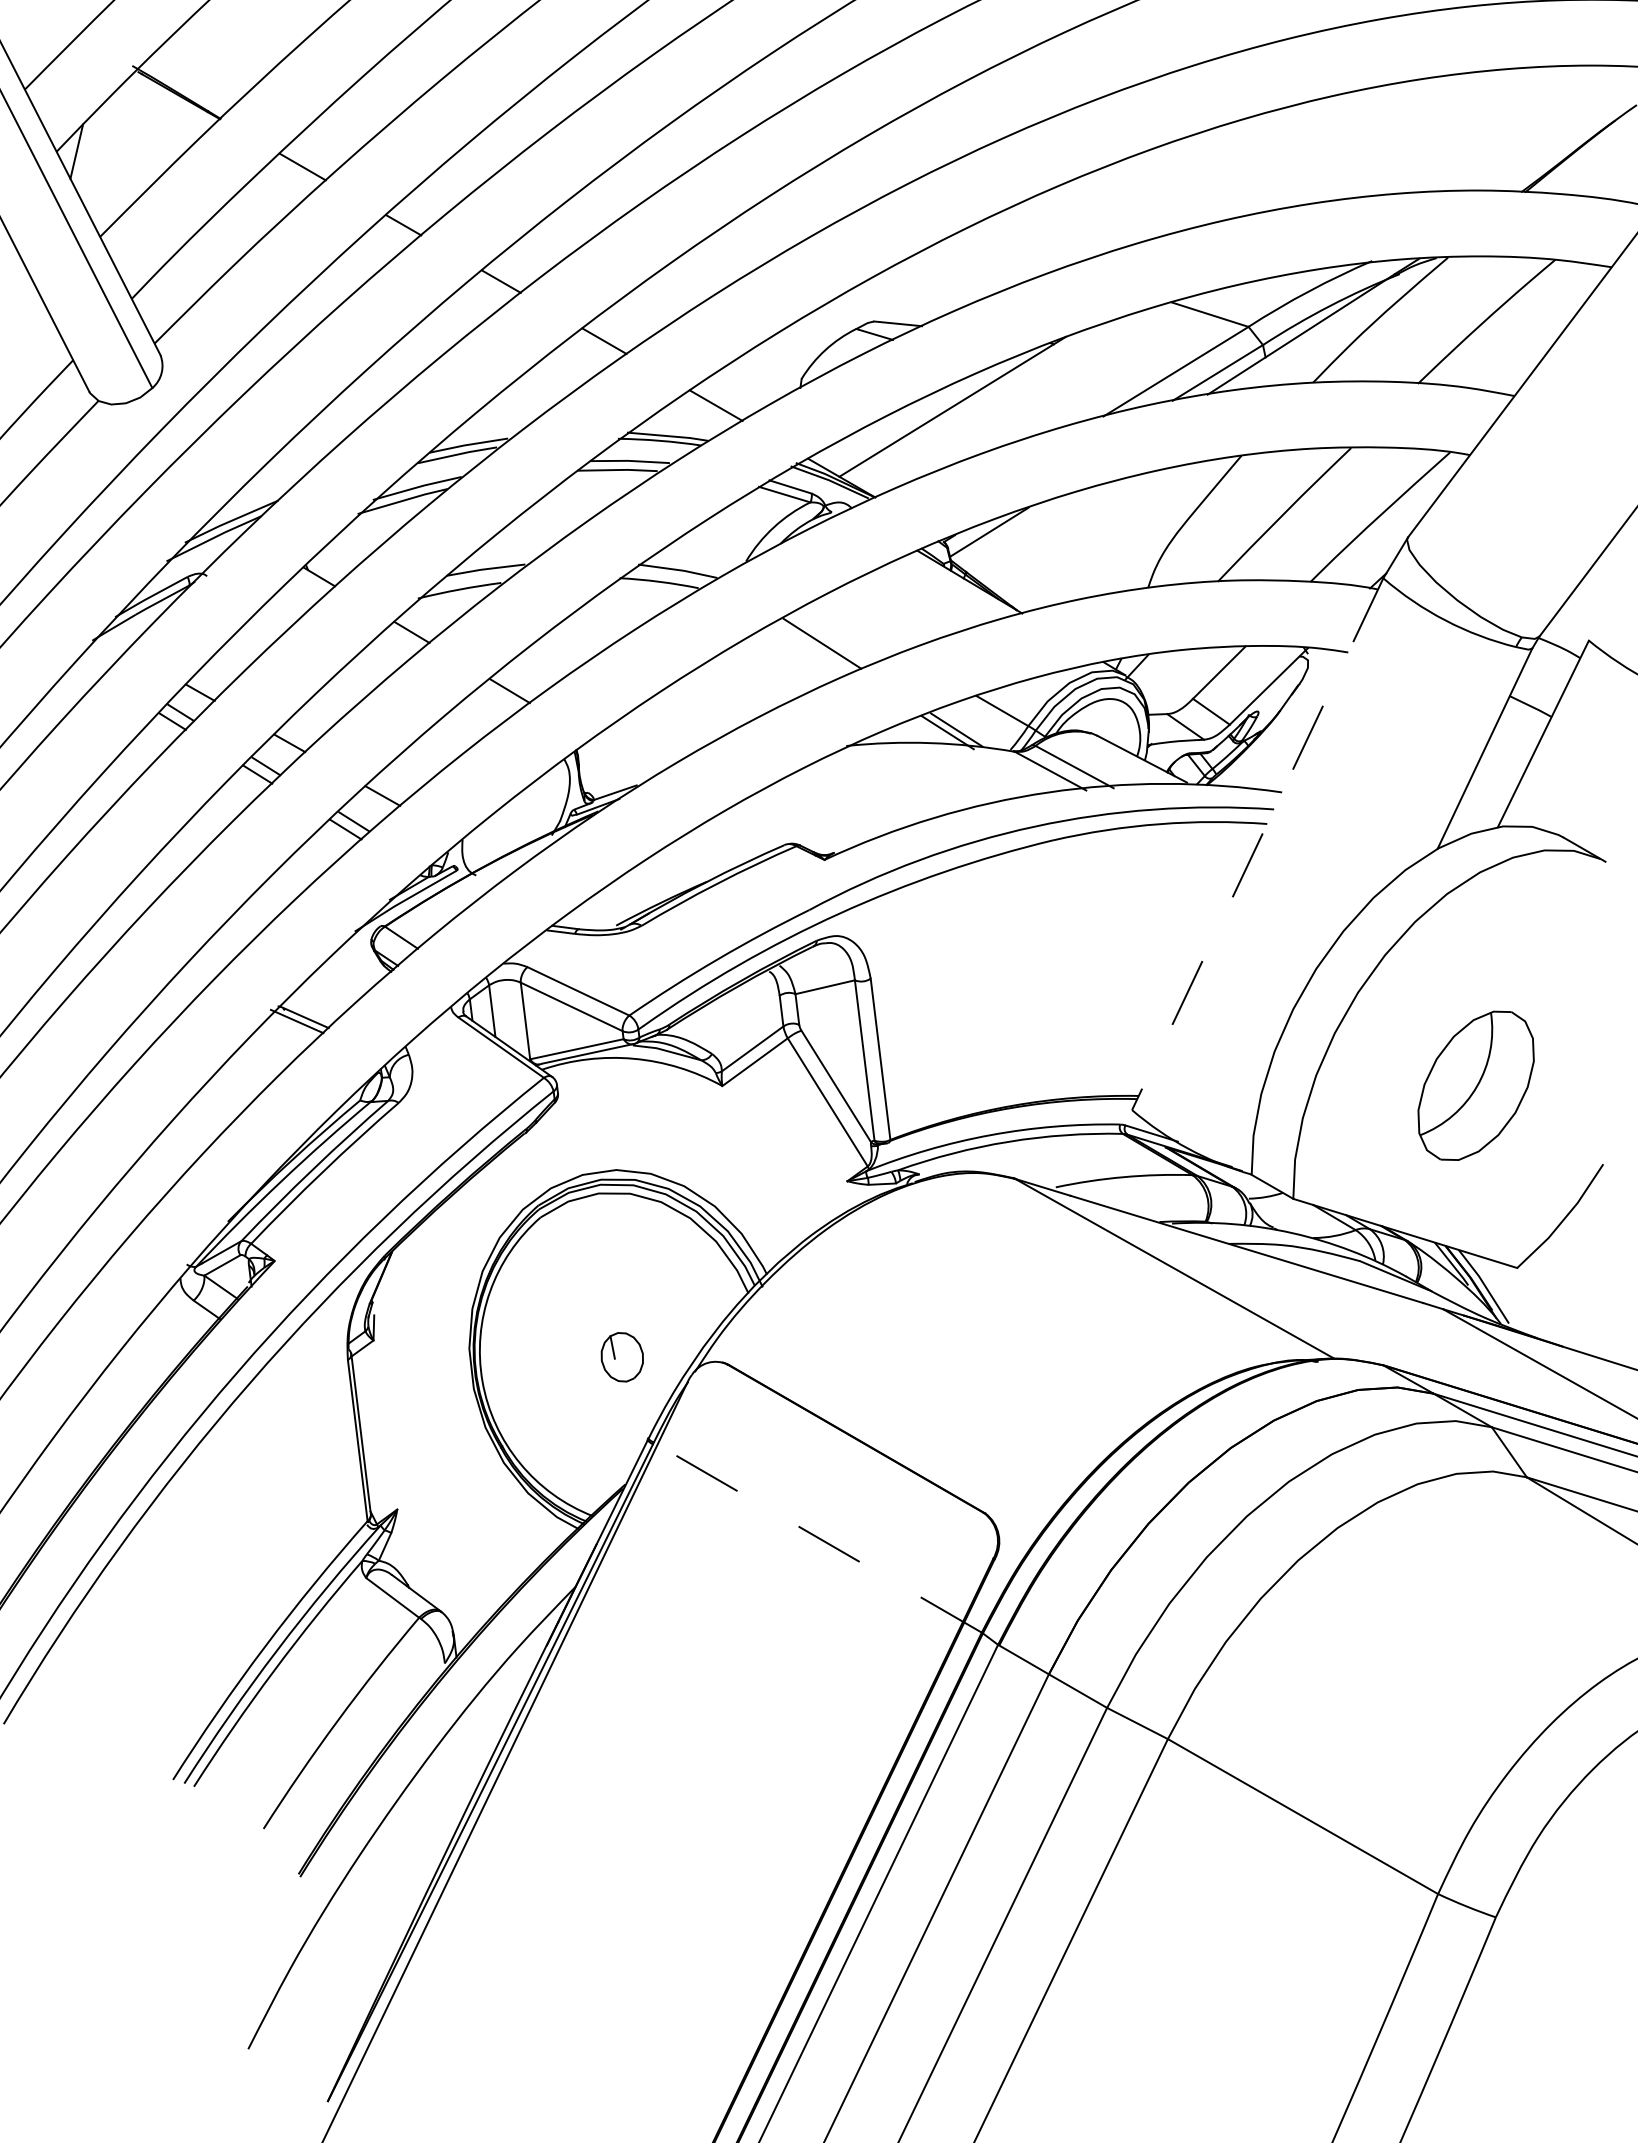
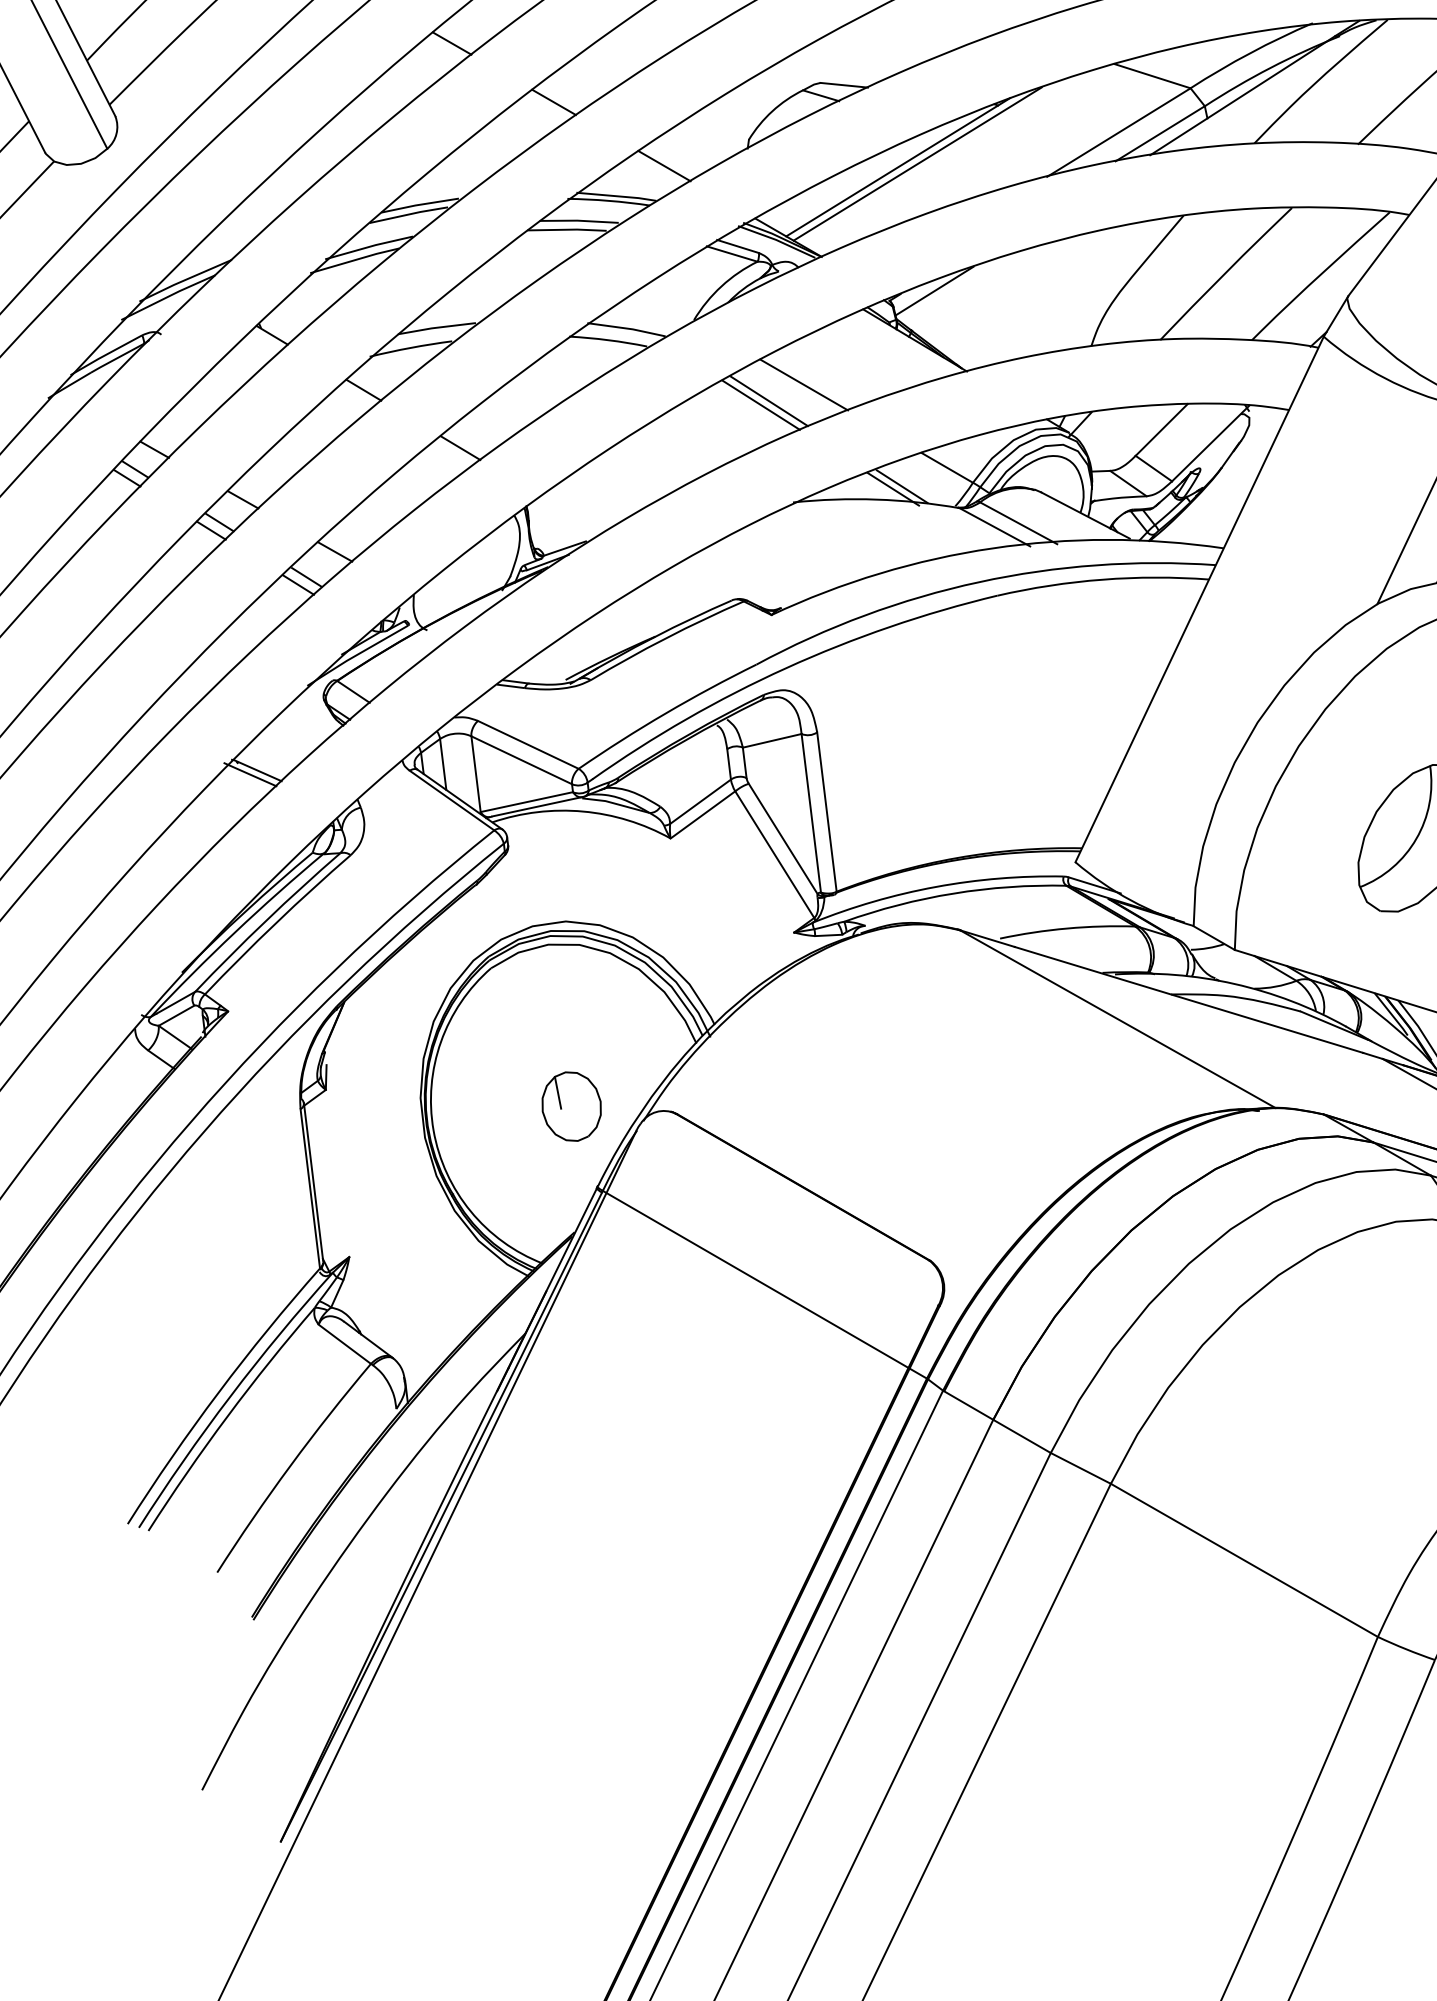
line: (971, 403) -> (916, 163), added
line: (857, 626) -> (804, 384), added
line: (813, 647) -> (760, 405), added
line: (1257, 844) -> (1199, 599), dashed -> solid
part: (622, 1356) -> (571, 1105), size x1.43
line: (817, 1537) -> (764, 1284), dashed -> solid

